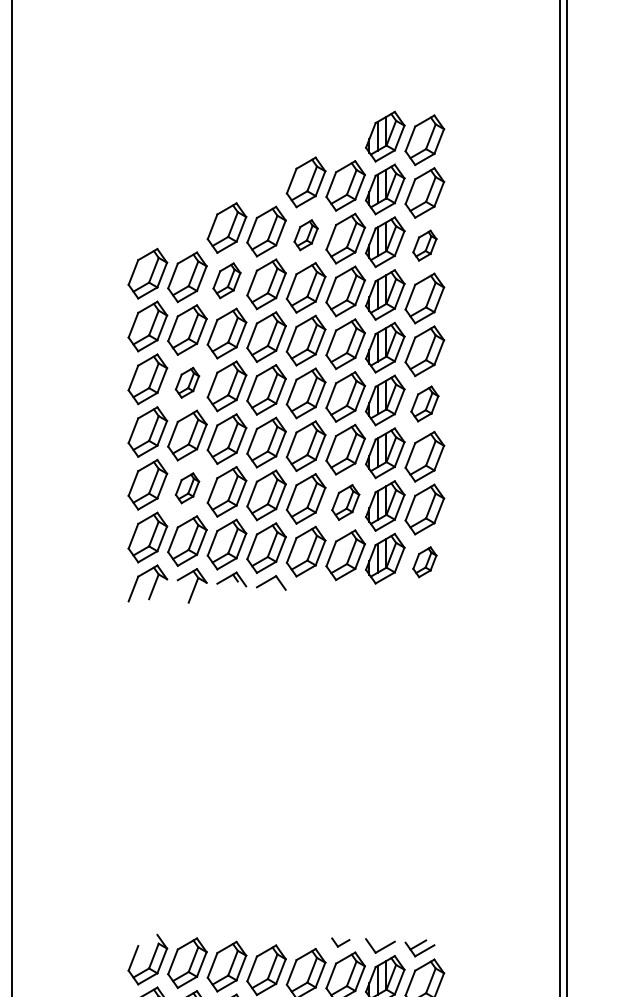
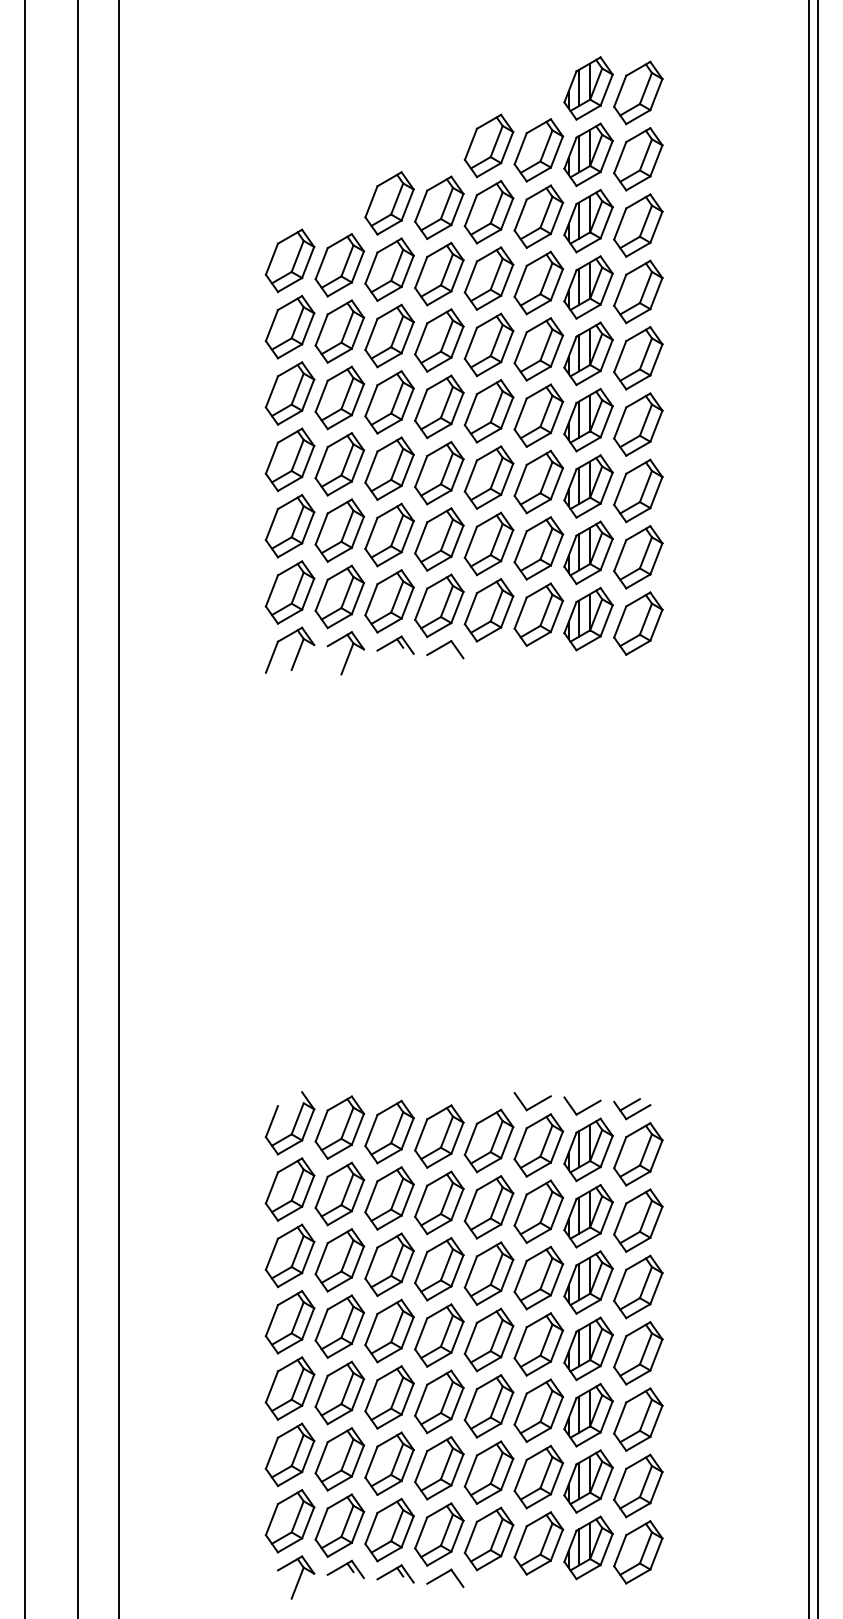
part: (305, 235) -> (488, 212), size x1.67
part: (424, 245) -> (638, 225), size x1.67
part: (226, 280) -> (389, 269), size x1.43
part: (187, 382) -> (339, 397), size x1.67
part: (424, 403) -> (638, 424), size x1.43
part: (187, 488) -> (339, 530), size x1.67
part: (345, 502) -> (538, 548), size x1.43
part: (424, 562) -> (638, 623), size x1.67
part: (340, 942) -> (532, 1101), size x1.67

